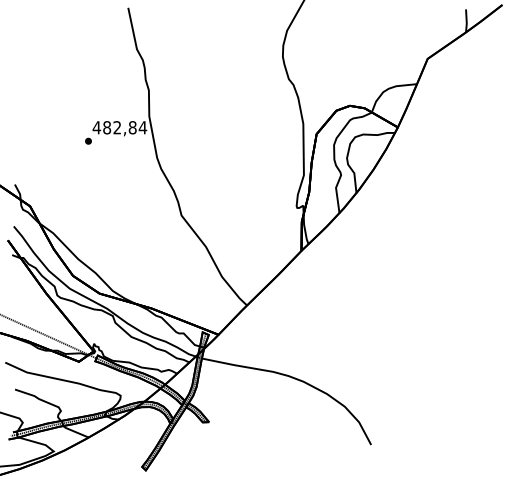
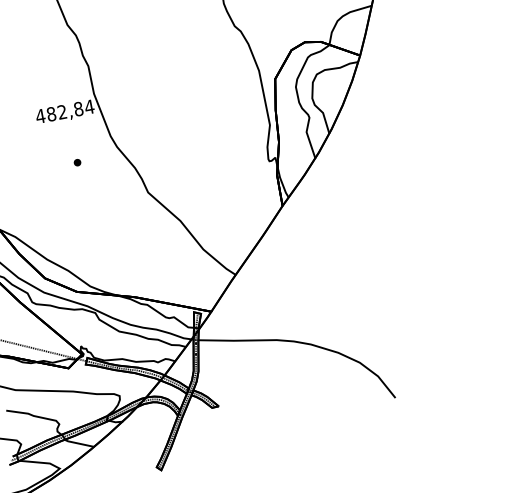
part: (88, 140) -> (77, 161), moved

